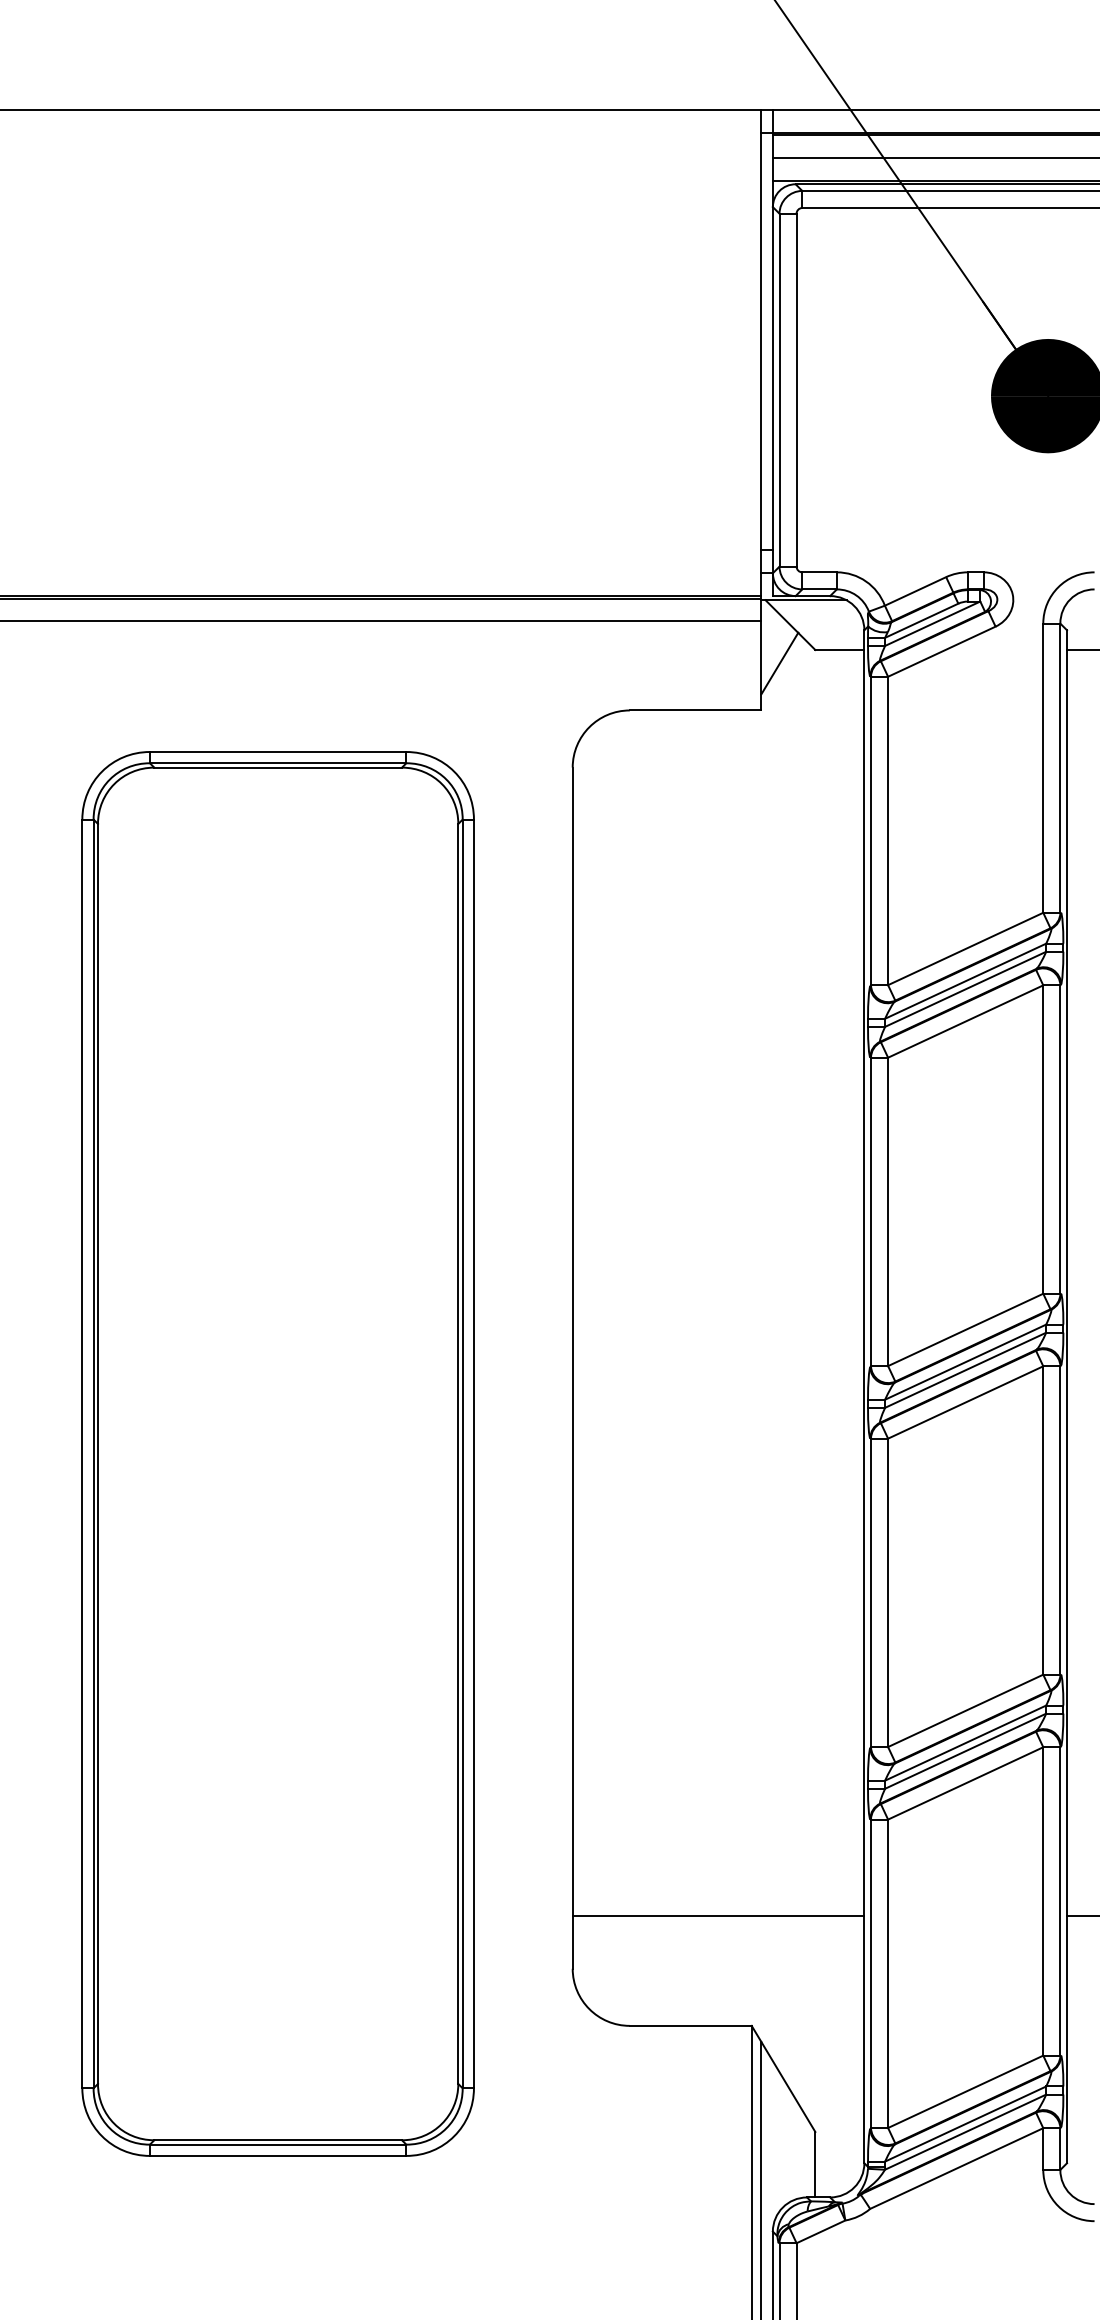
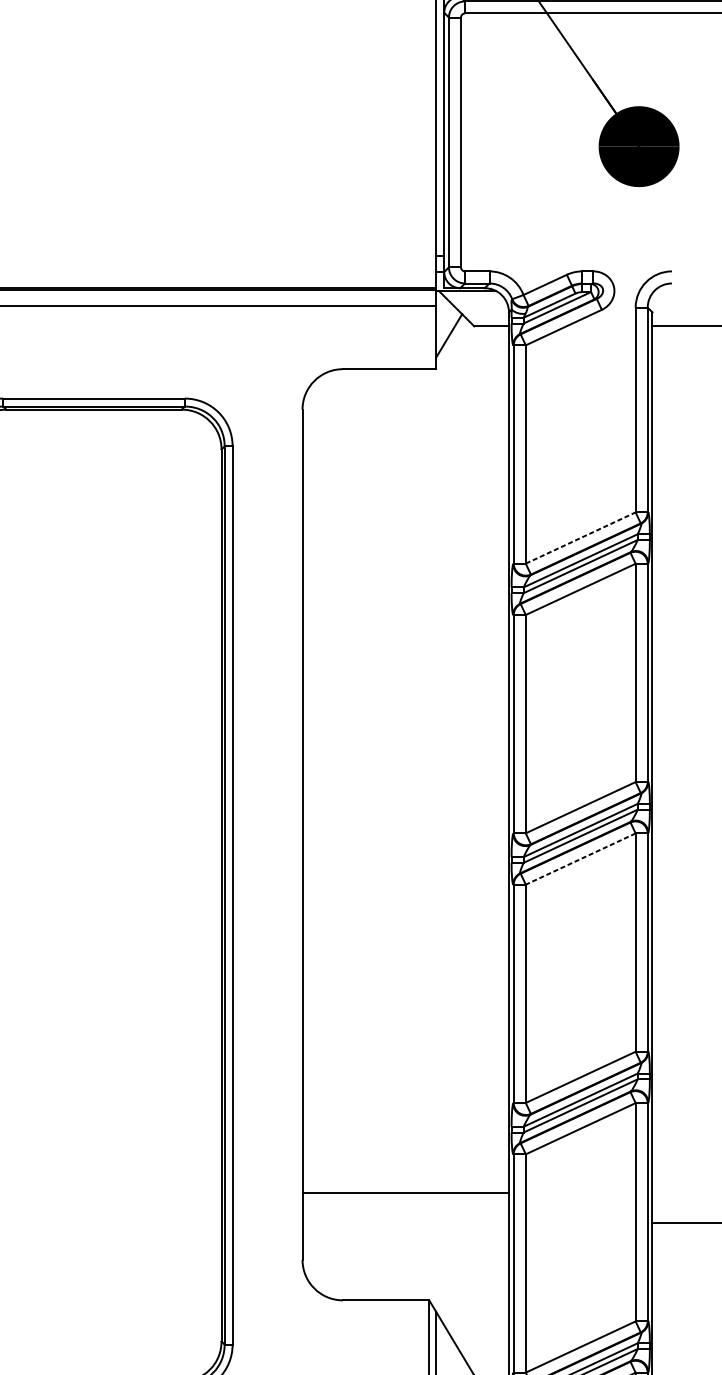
line: (965, 948) -> (580, 537), solid -> dashed
line: (965, 1402) -> (580, 859), solid -> dashed
line: (718, 1915) -> (405, 1192), moved

